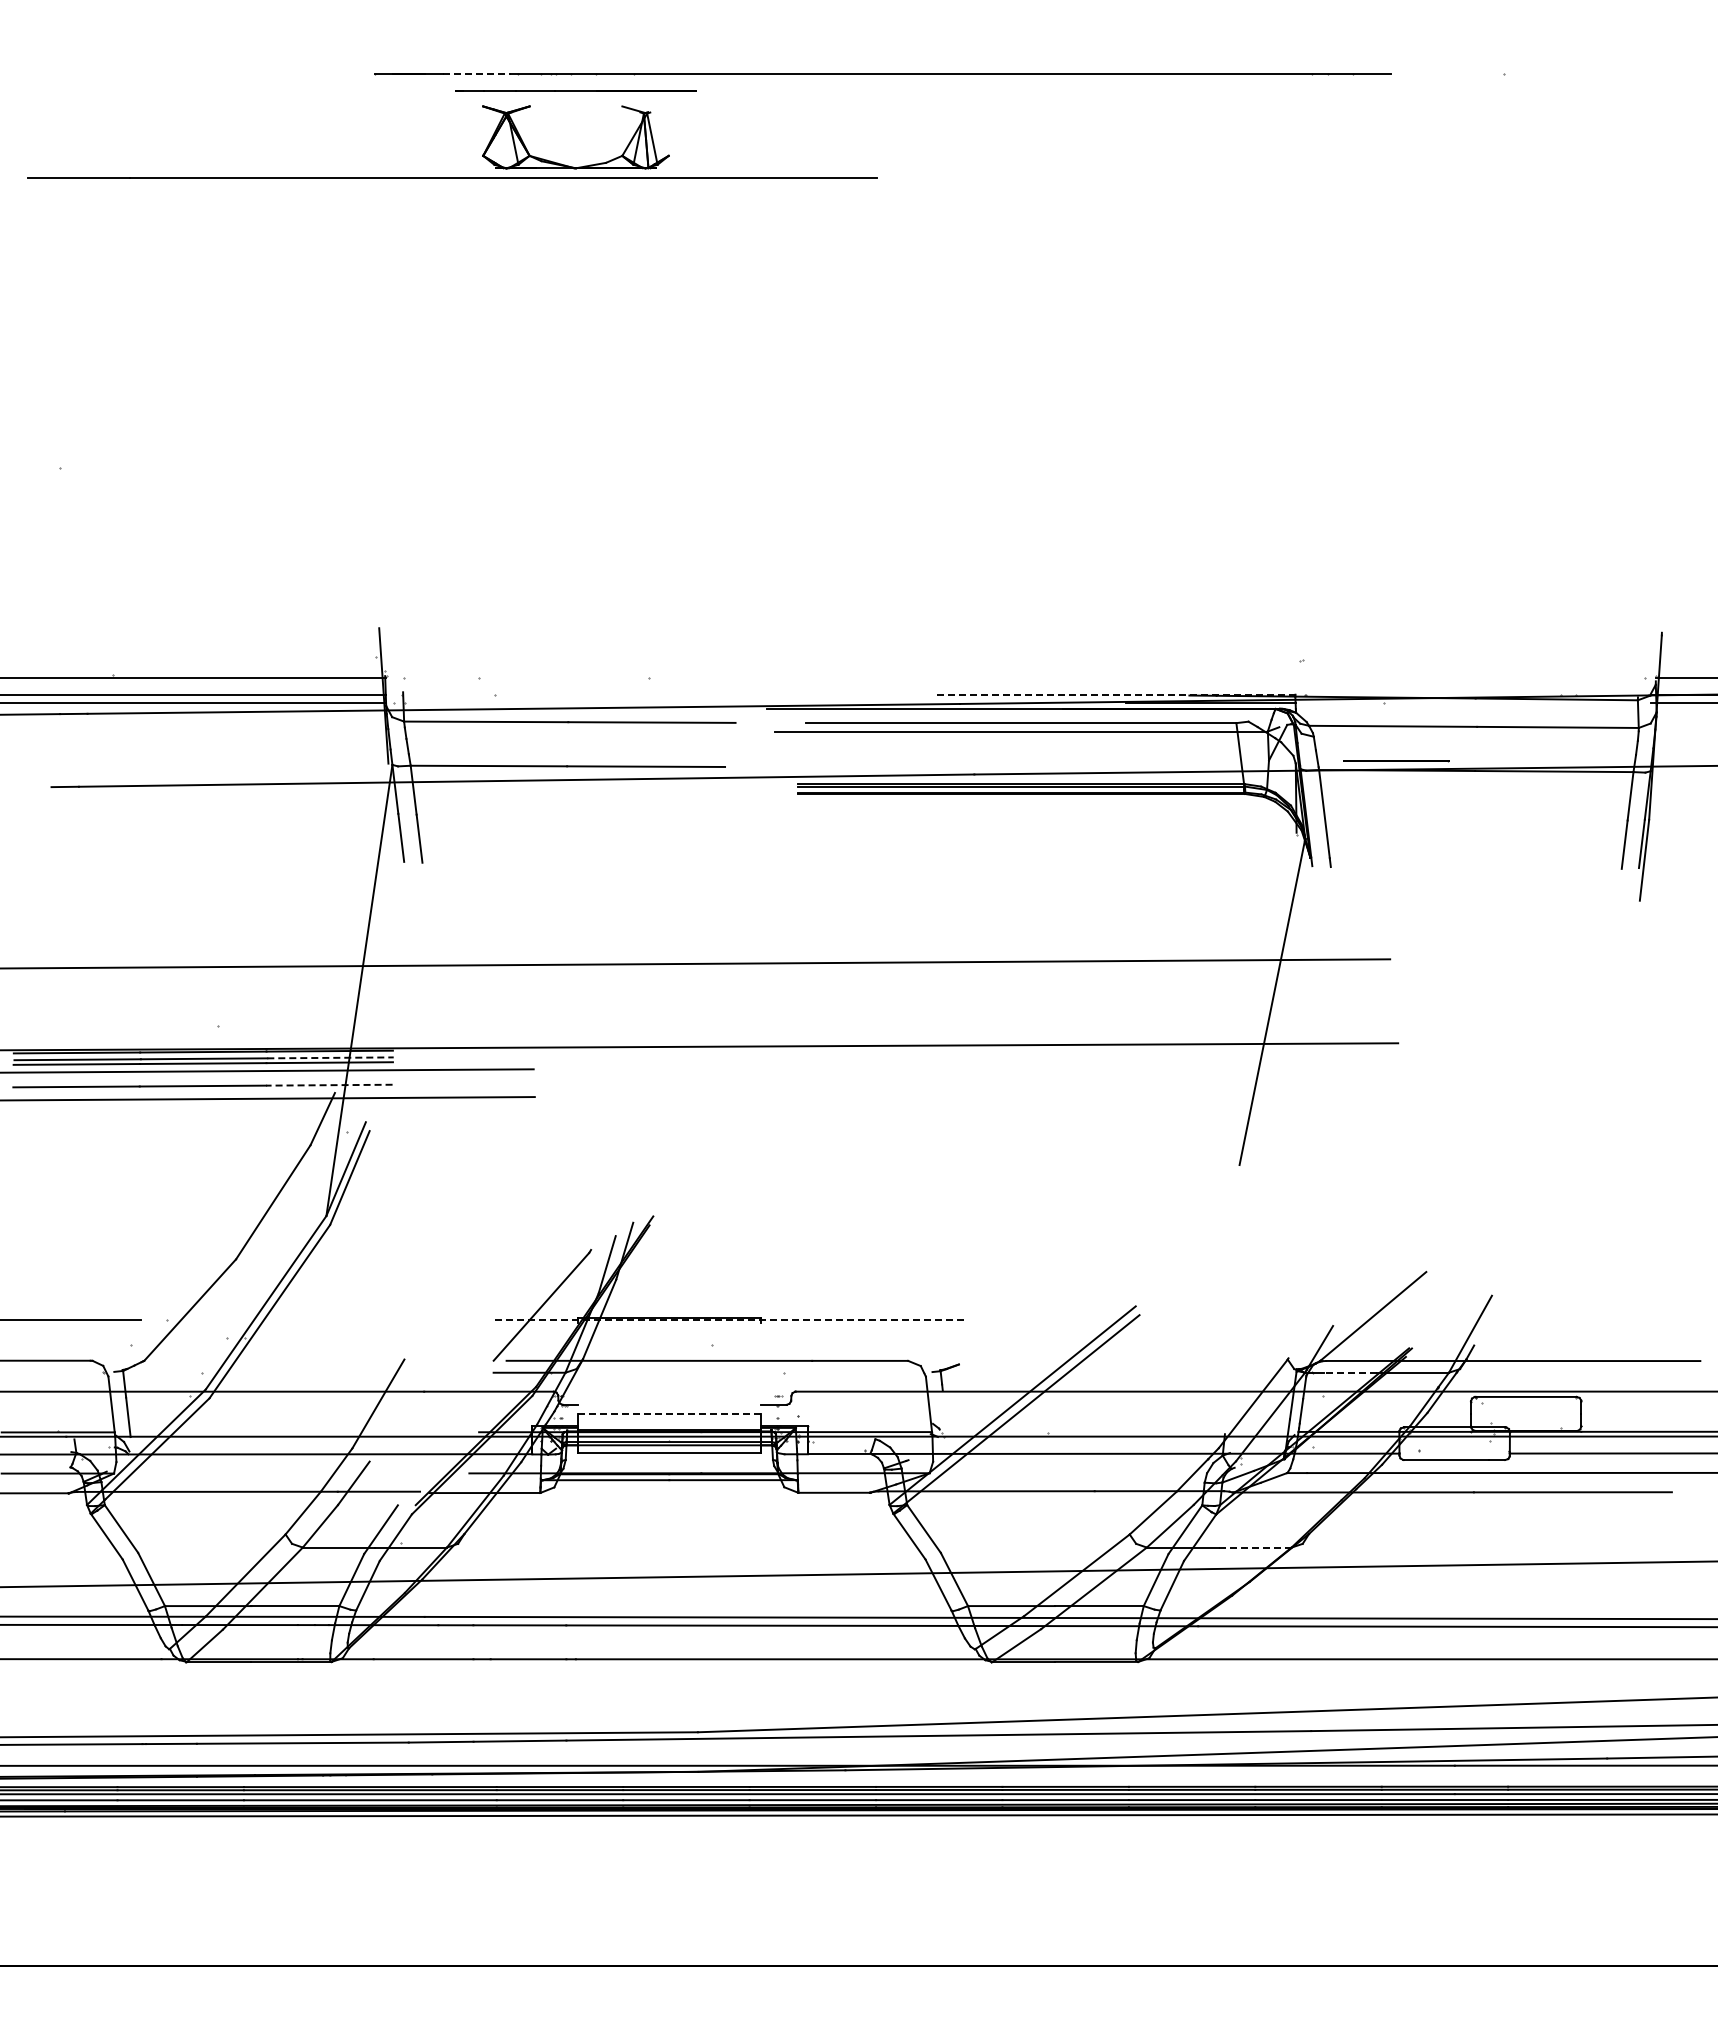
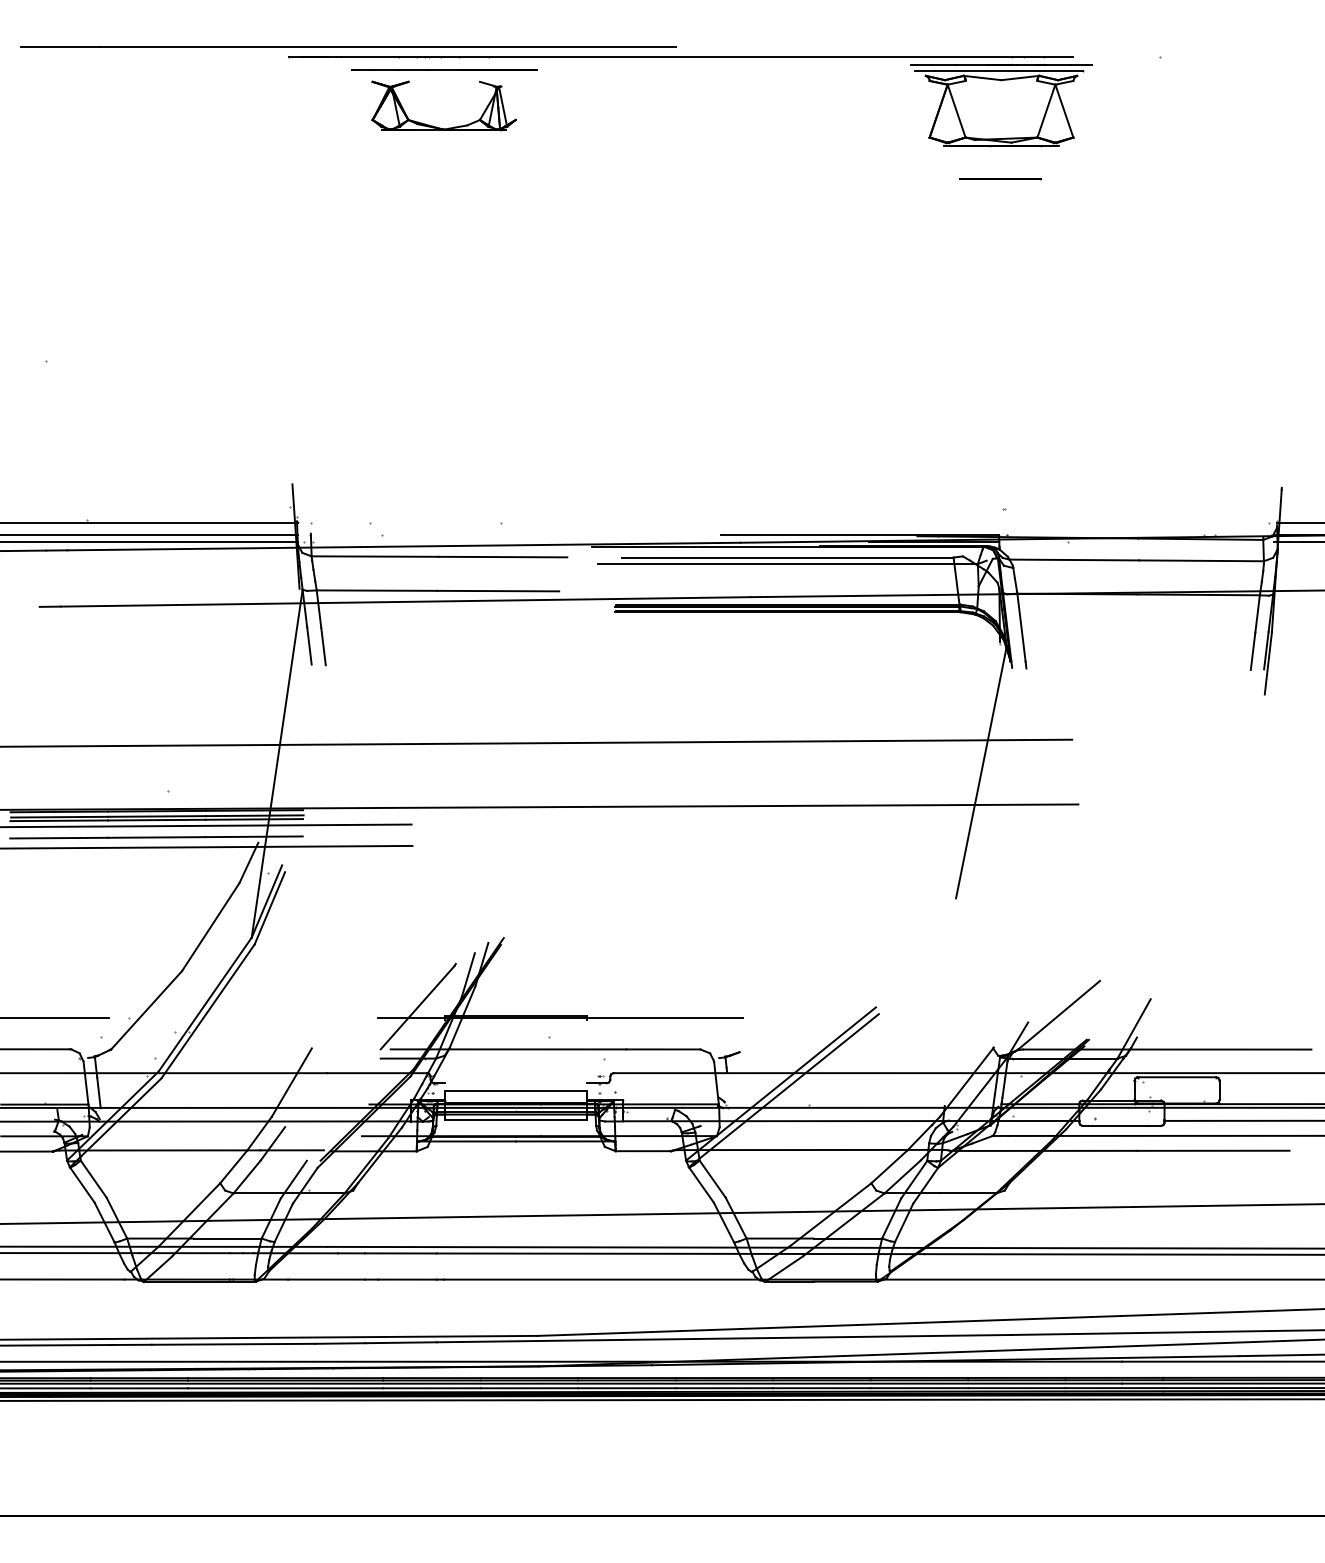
line: (476, 74) -> (367, 57), dashed -> solid
part: (1298, 137) -> (1001, 105), added
line: (452, 177) -> (348, 46), moved
line: (1115, 694) -> (860, 535), dashed -> solid
line: (1396, 761) -> (1000, 179), moved
line: (331, 1057) -> (255, 815), dashed -> solid
line: (328, 1085) -> (253, 837), dashed -> solid
line: (727, 1319) -> (561, 1017), dashed -> solid
line: (1350, 1372) -> (1041, 1058), dashed -> solid
line: (669, 1414) -> (516, 1090), dashed -> solid
line: (1255, 1547) -> (968, 1193), dashed -> solid

